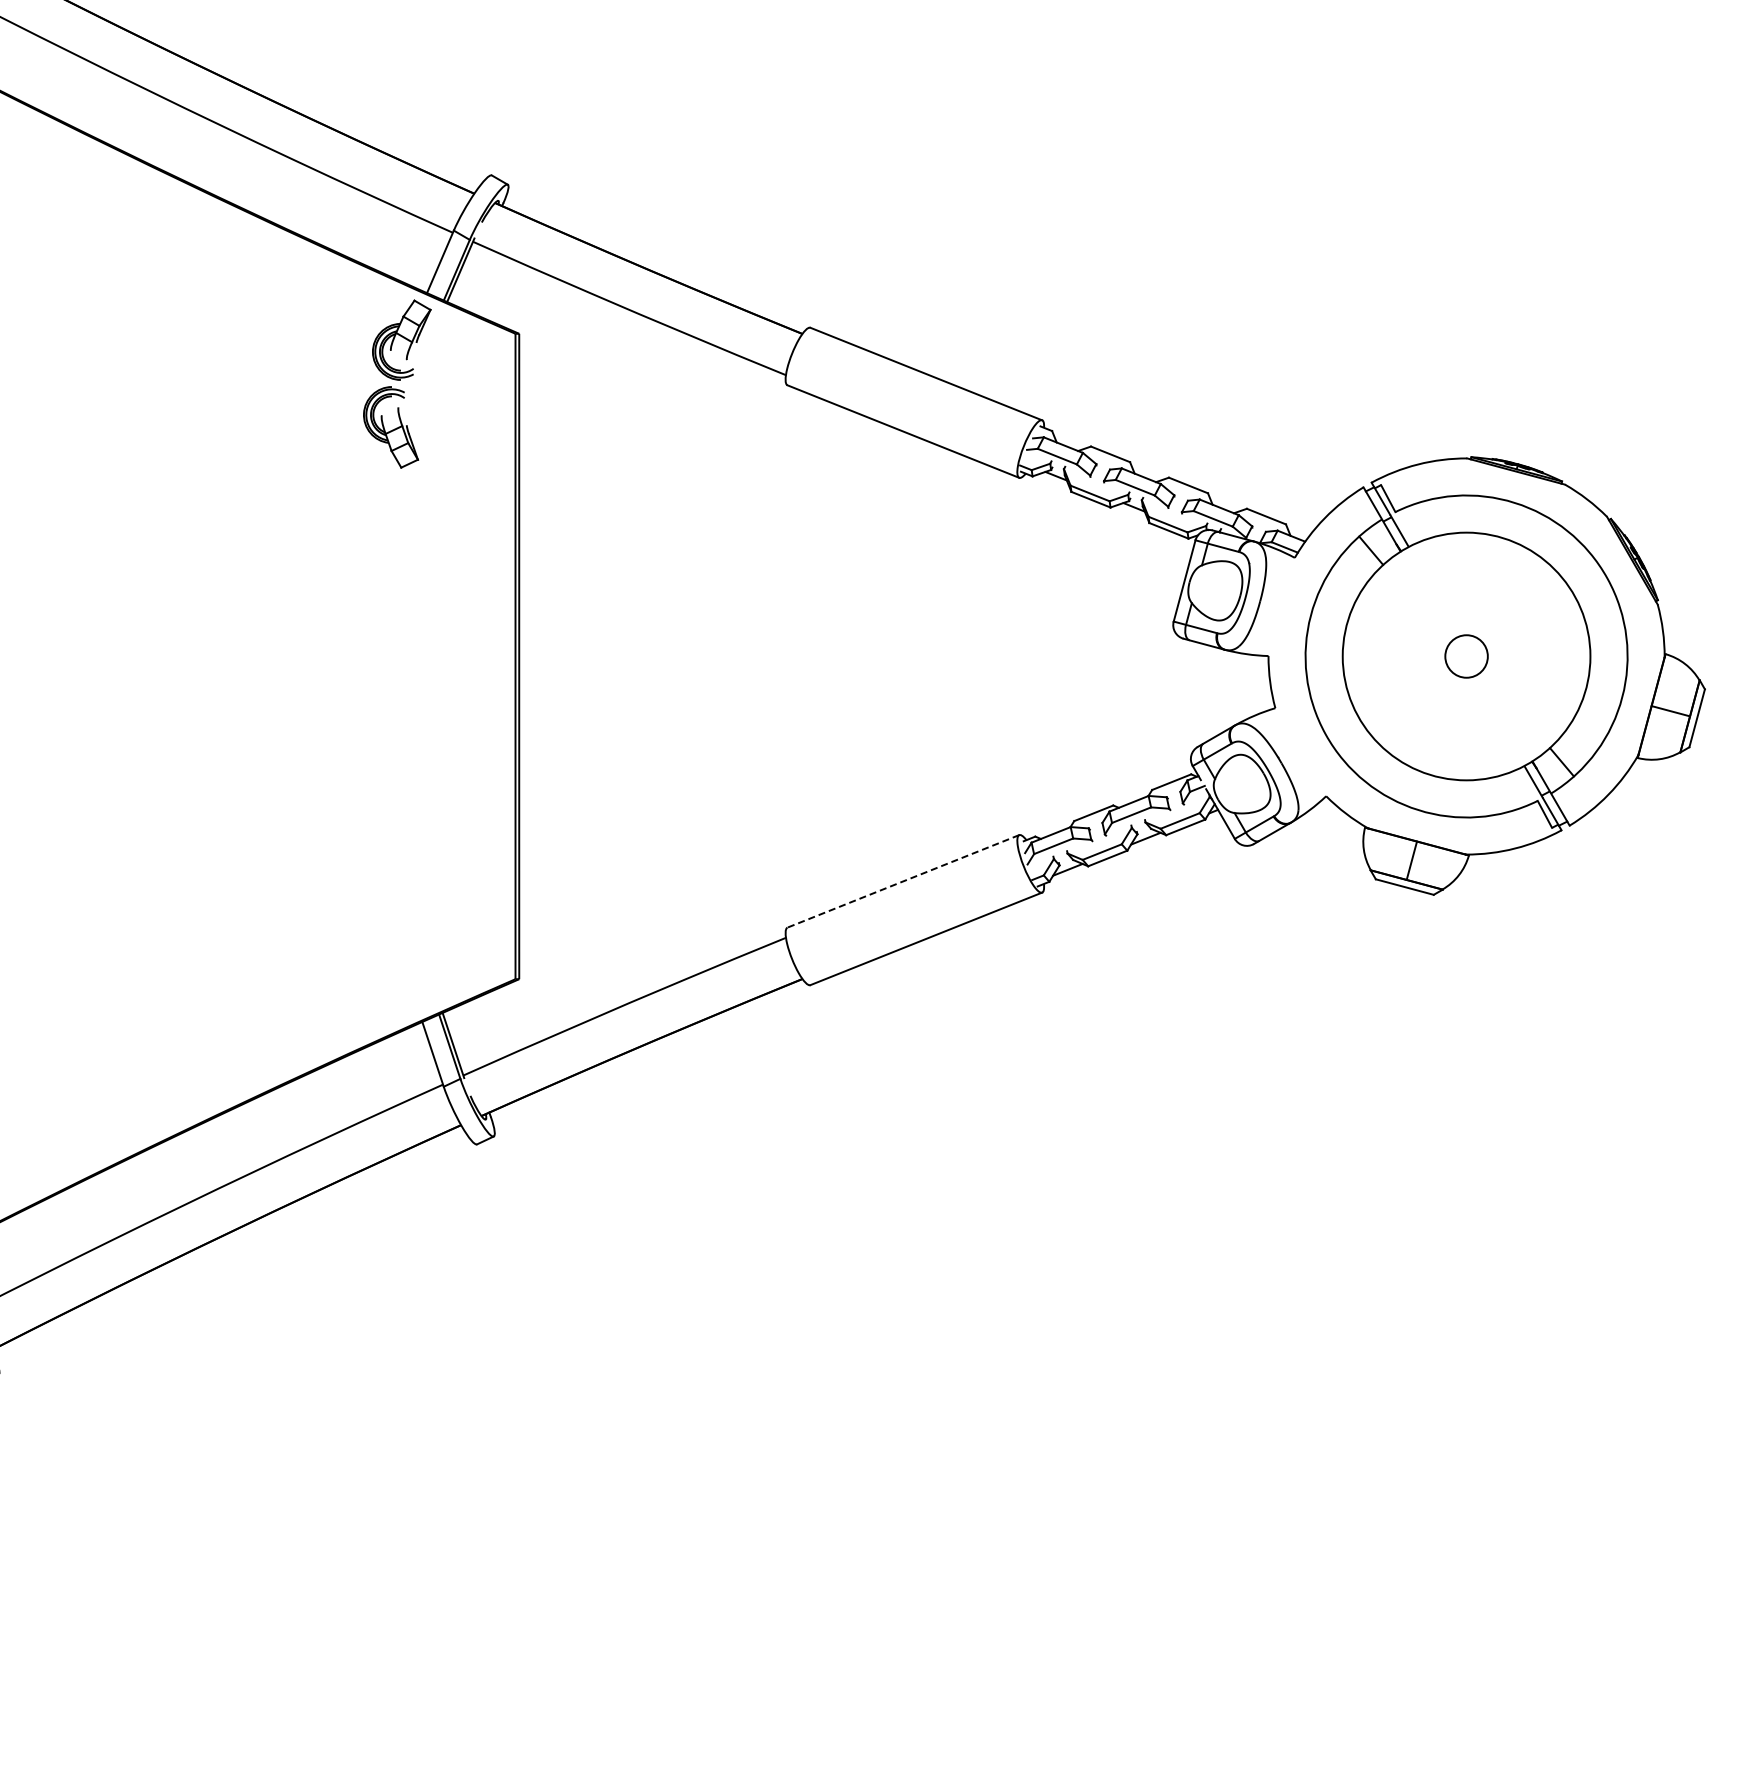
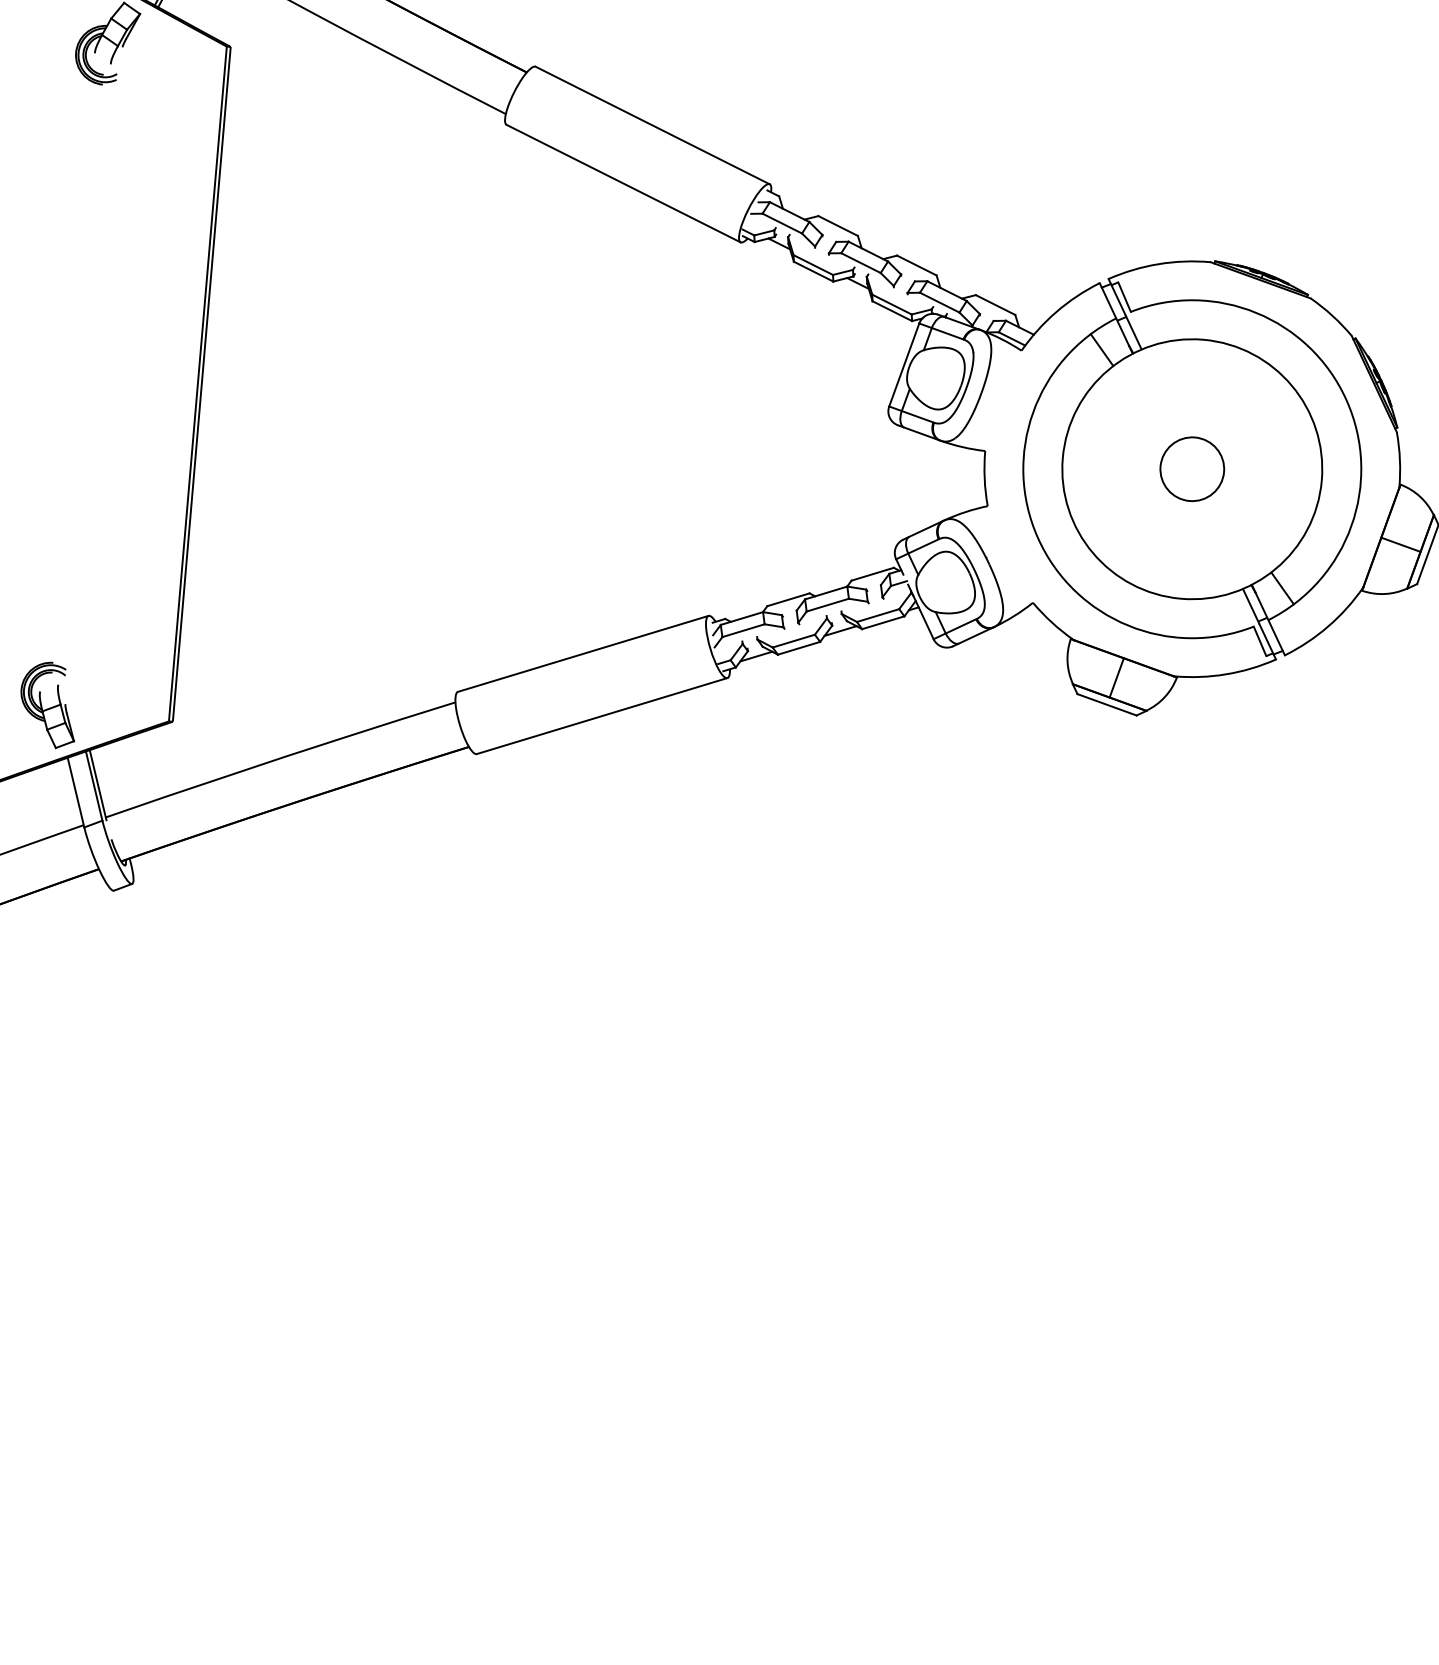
part: (391, 427) -> (49, 705), moved
circle: (1466, 656) -> (1192, 469), size x1.43
line: (903, 881) -> (583, 654), dashed -> solid

